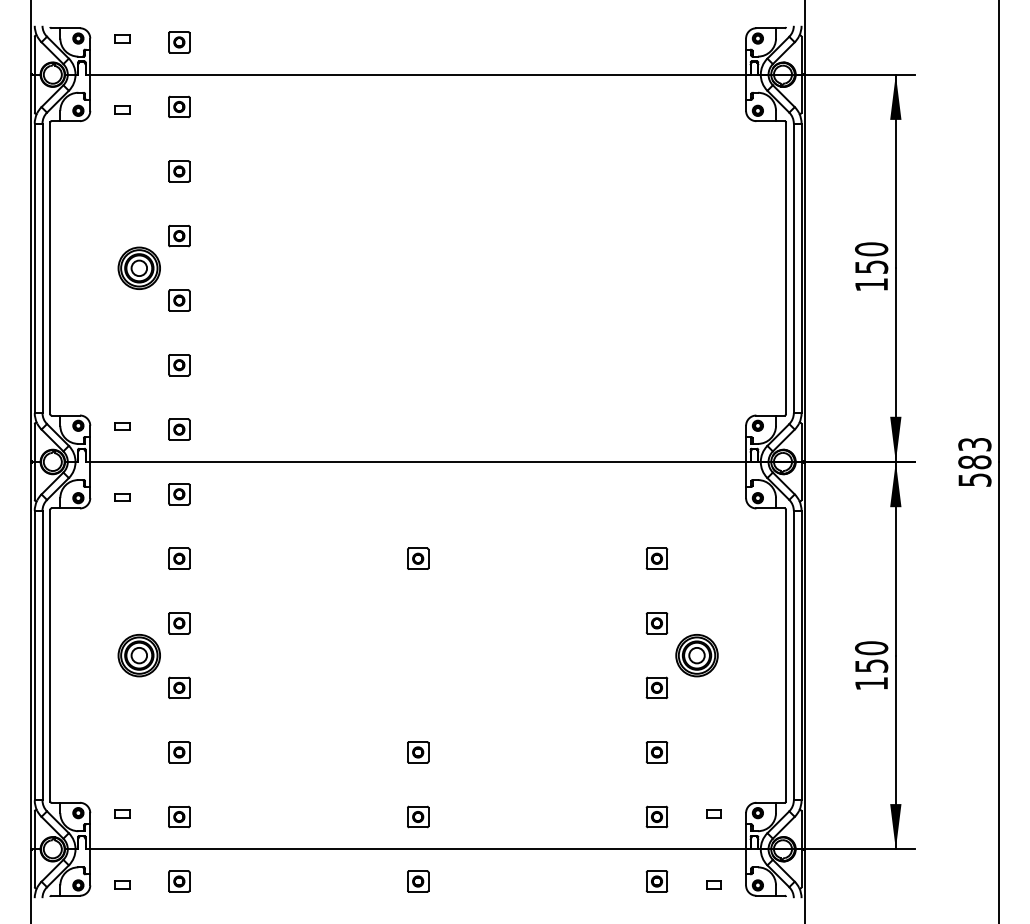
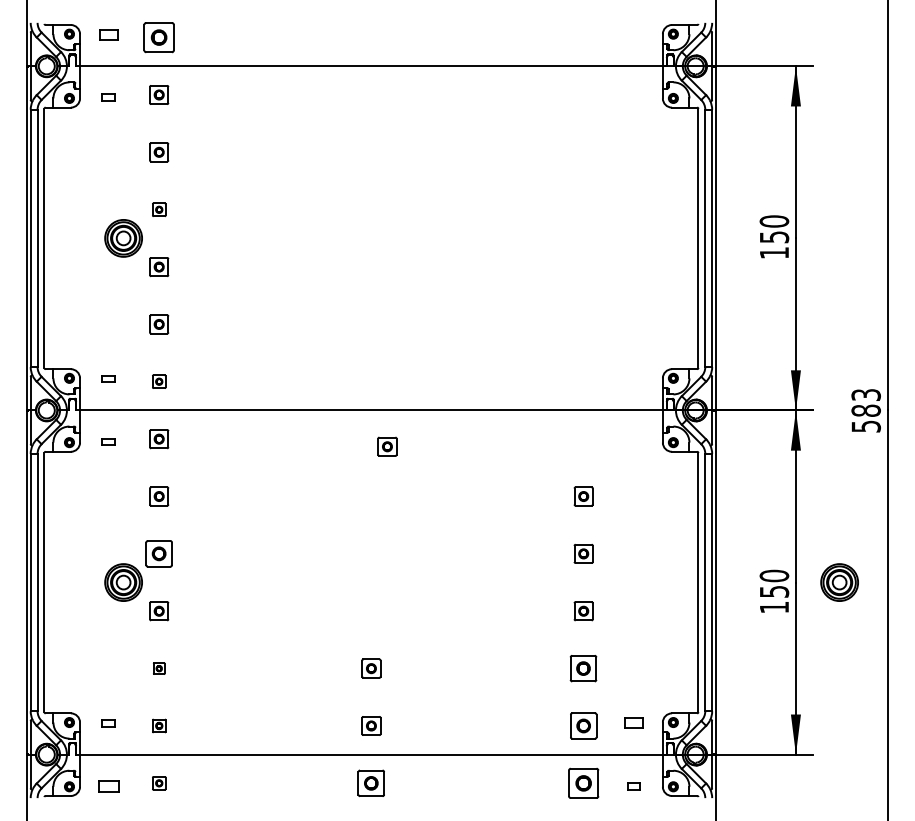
part: (122, 38) -> (108, 34), size x1.4
part: (179, 42) -> (159, 37), size x1.6
part: (179, 236) -> (159, 210), size x0.7
part: (179, 429) -> (159, 381), size x0.7
part: (418, 558) -> (387, 446), moved
part: (179, 623) -> (159, 554), size x1.4
part: (696, 655) -> (839, 582), moved
part: (179, 752) -> (159, 668), size x0.6
part: (657, 752) -> (584, 668), size x1.4
part: (713, 813) -> (633, 722), size x1.4
part: (179, 816) -> (159, 725), size x0.7
part: (656, 816) -> (583, 725), size x1.4
part: (179, 881) -> (159, 783), size x0.7
part: (418, 881) -> (371, 783), size x1.4
part: (656, 881) -> (583, 783), size x1.6
part: (122, 884) -> (108, 785), size x1.6

